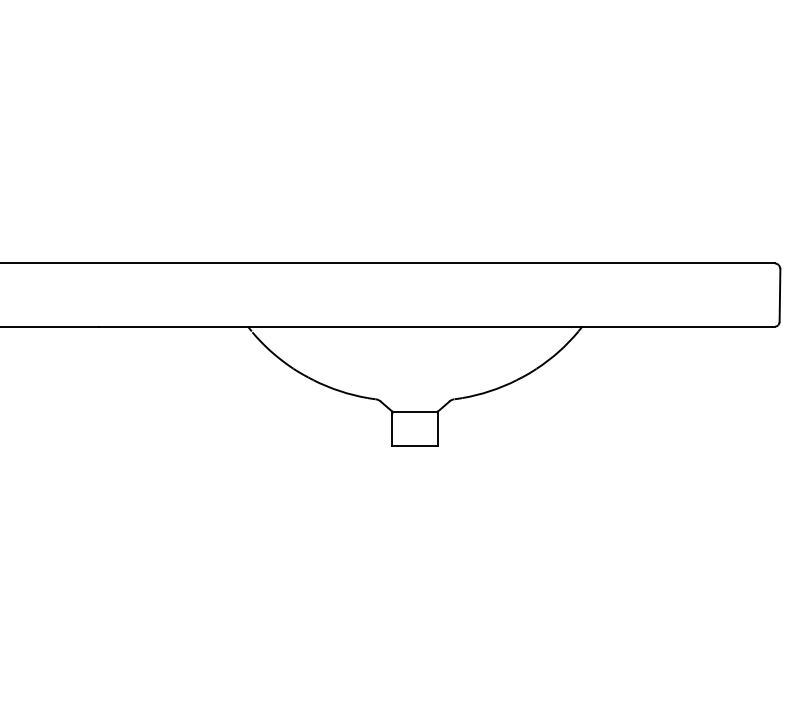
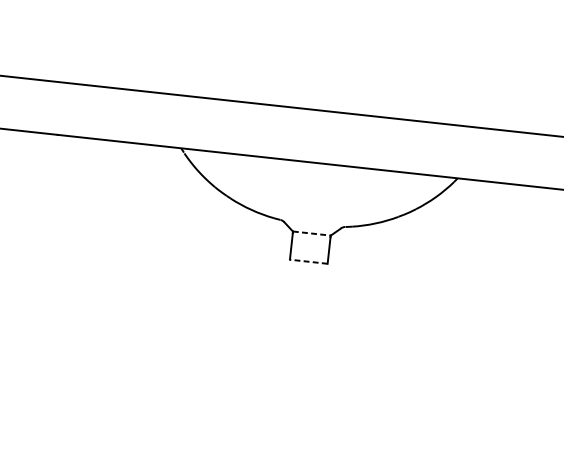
line: (415, 411) -> (312, 233), solid -> dashed
line: (415, 445) -> (309, 261), solid -> dashed

